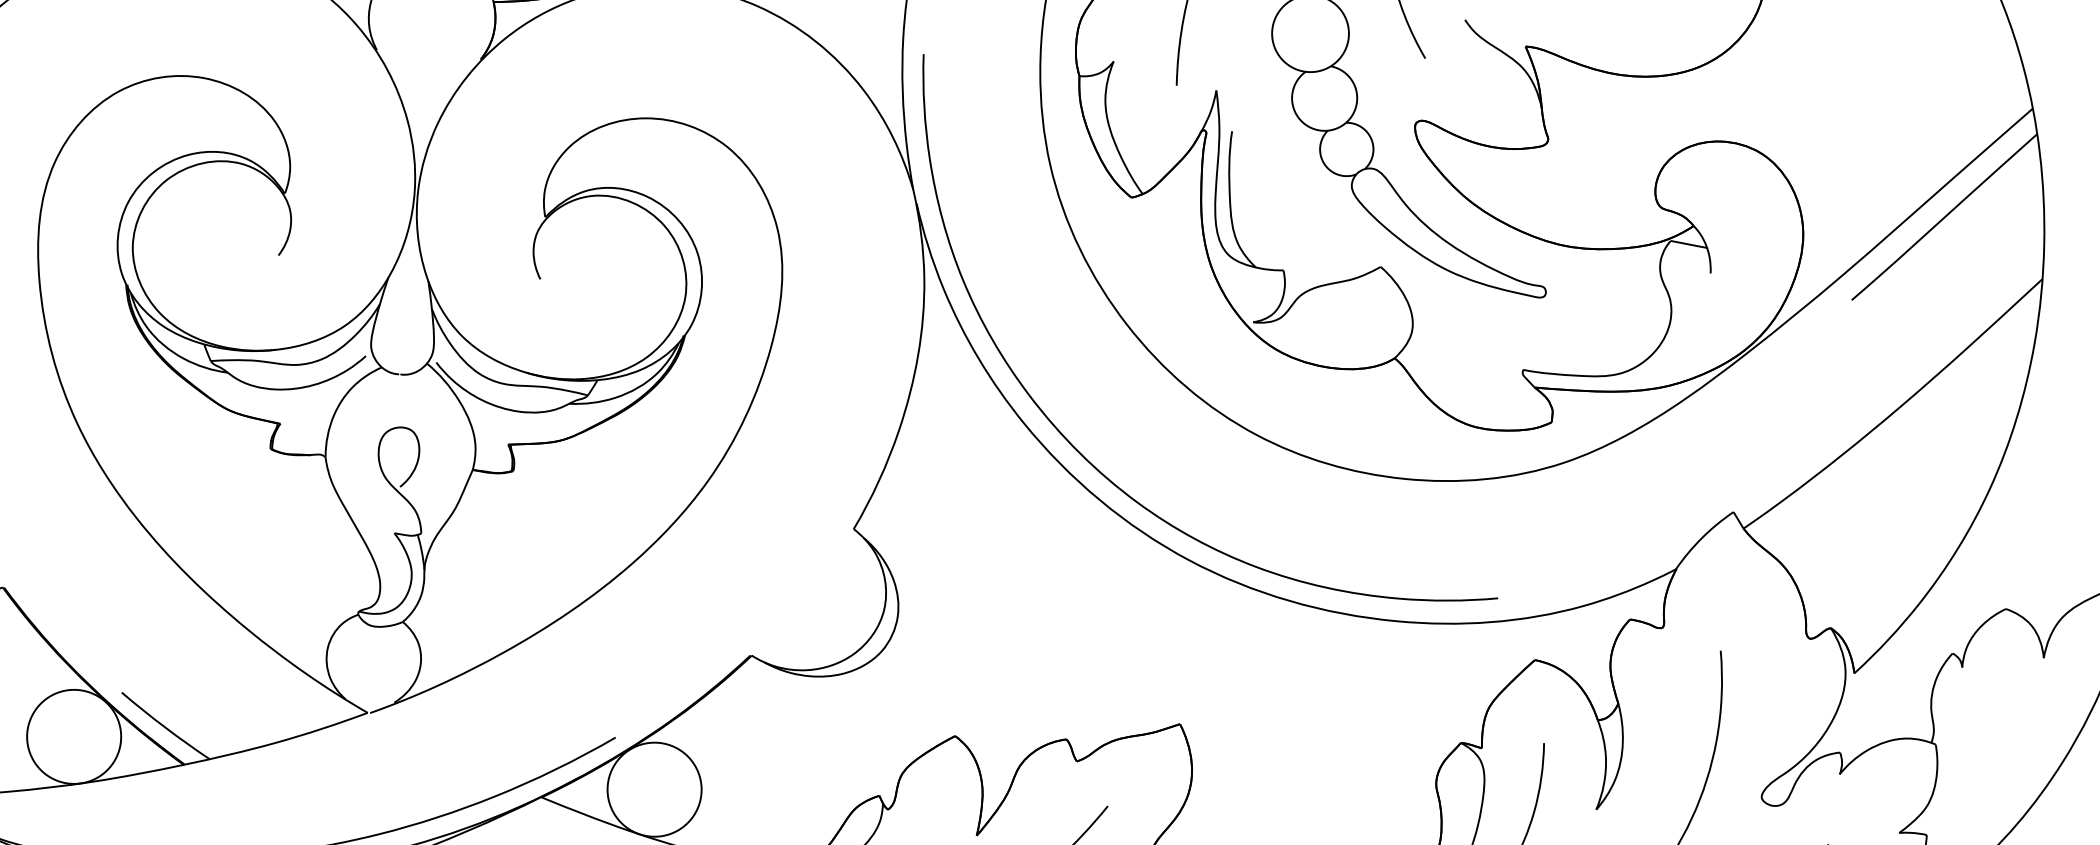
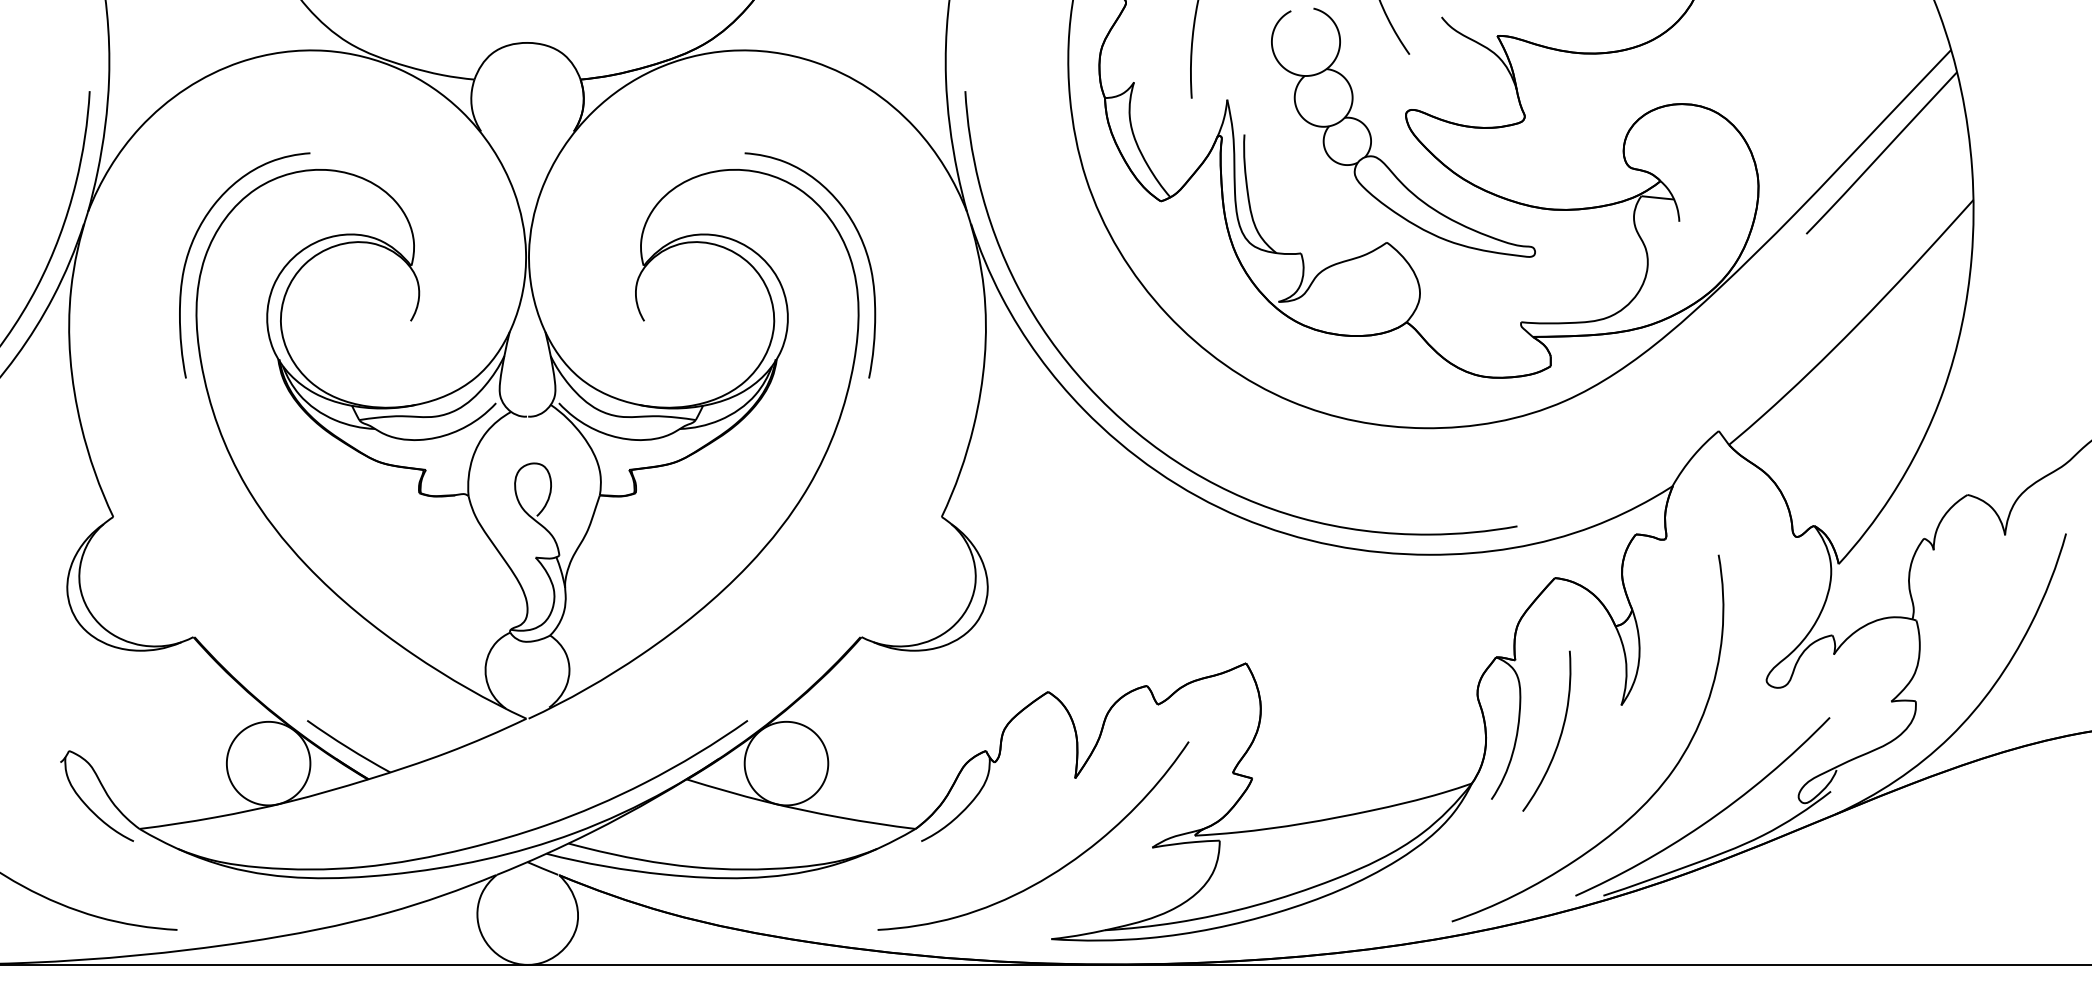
curve: (41, 148) -> (192, 245), added
curve: (791, 213) -> (861, 242), added

